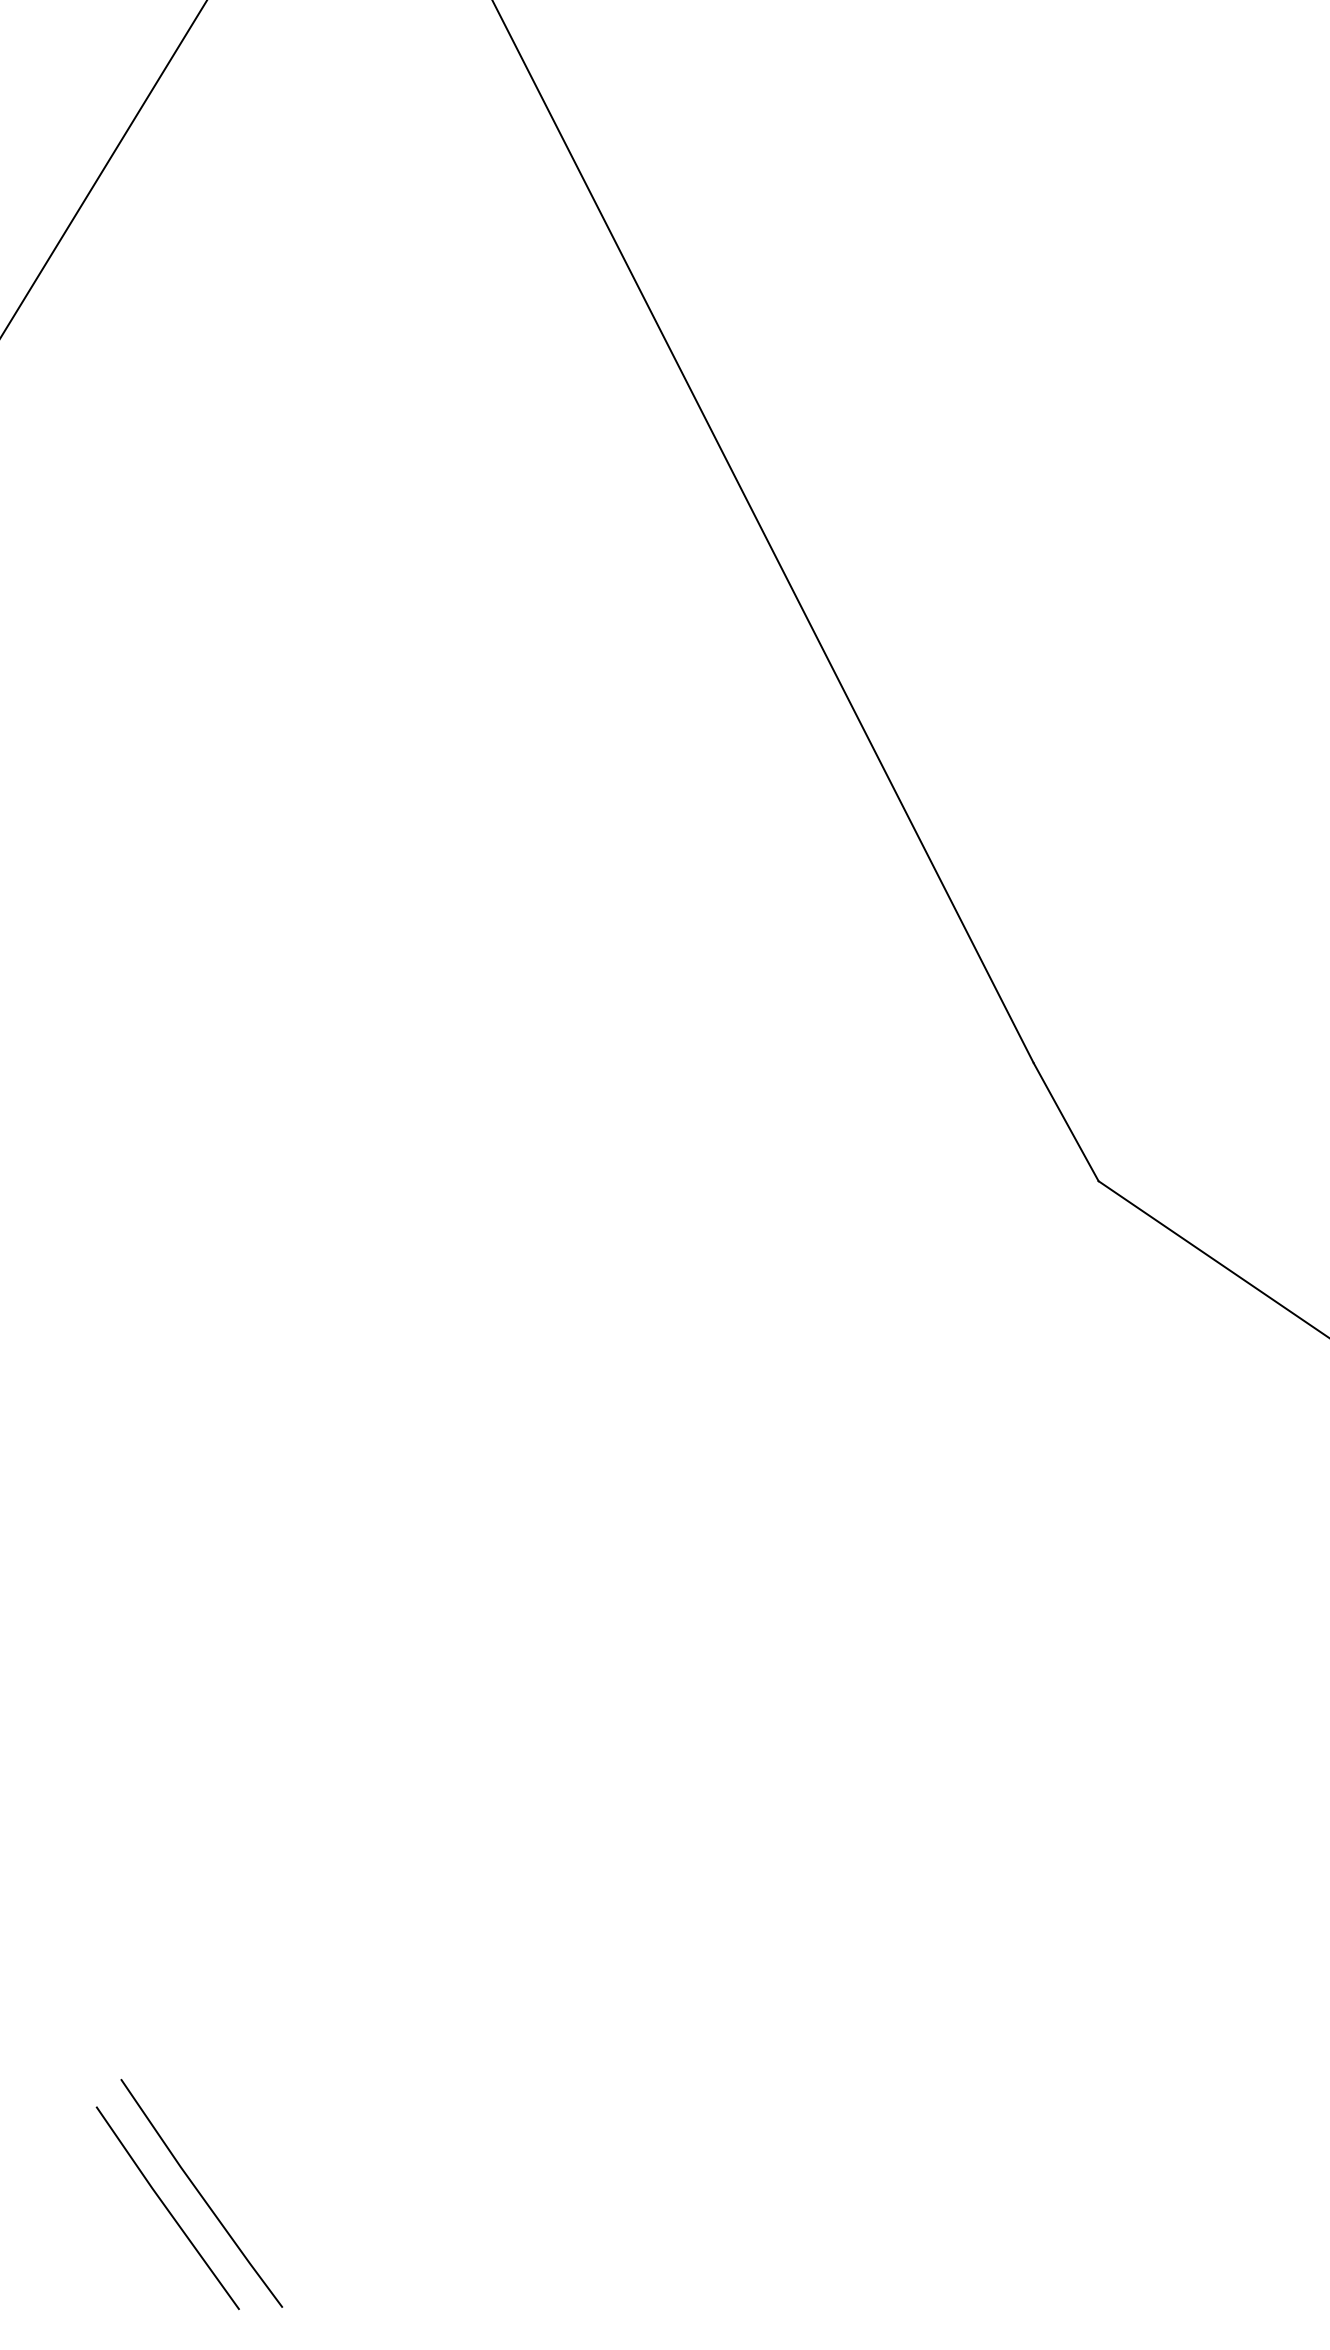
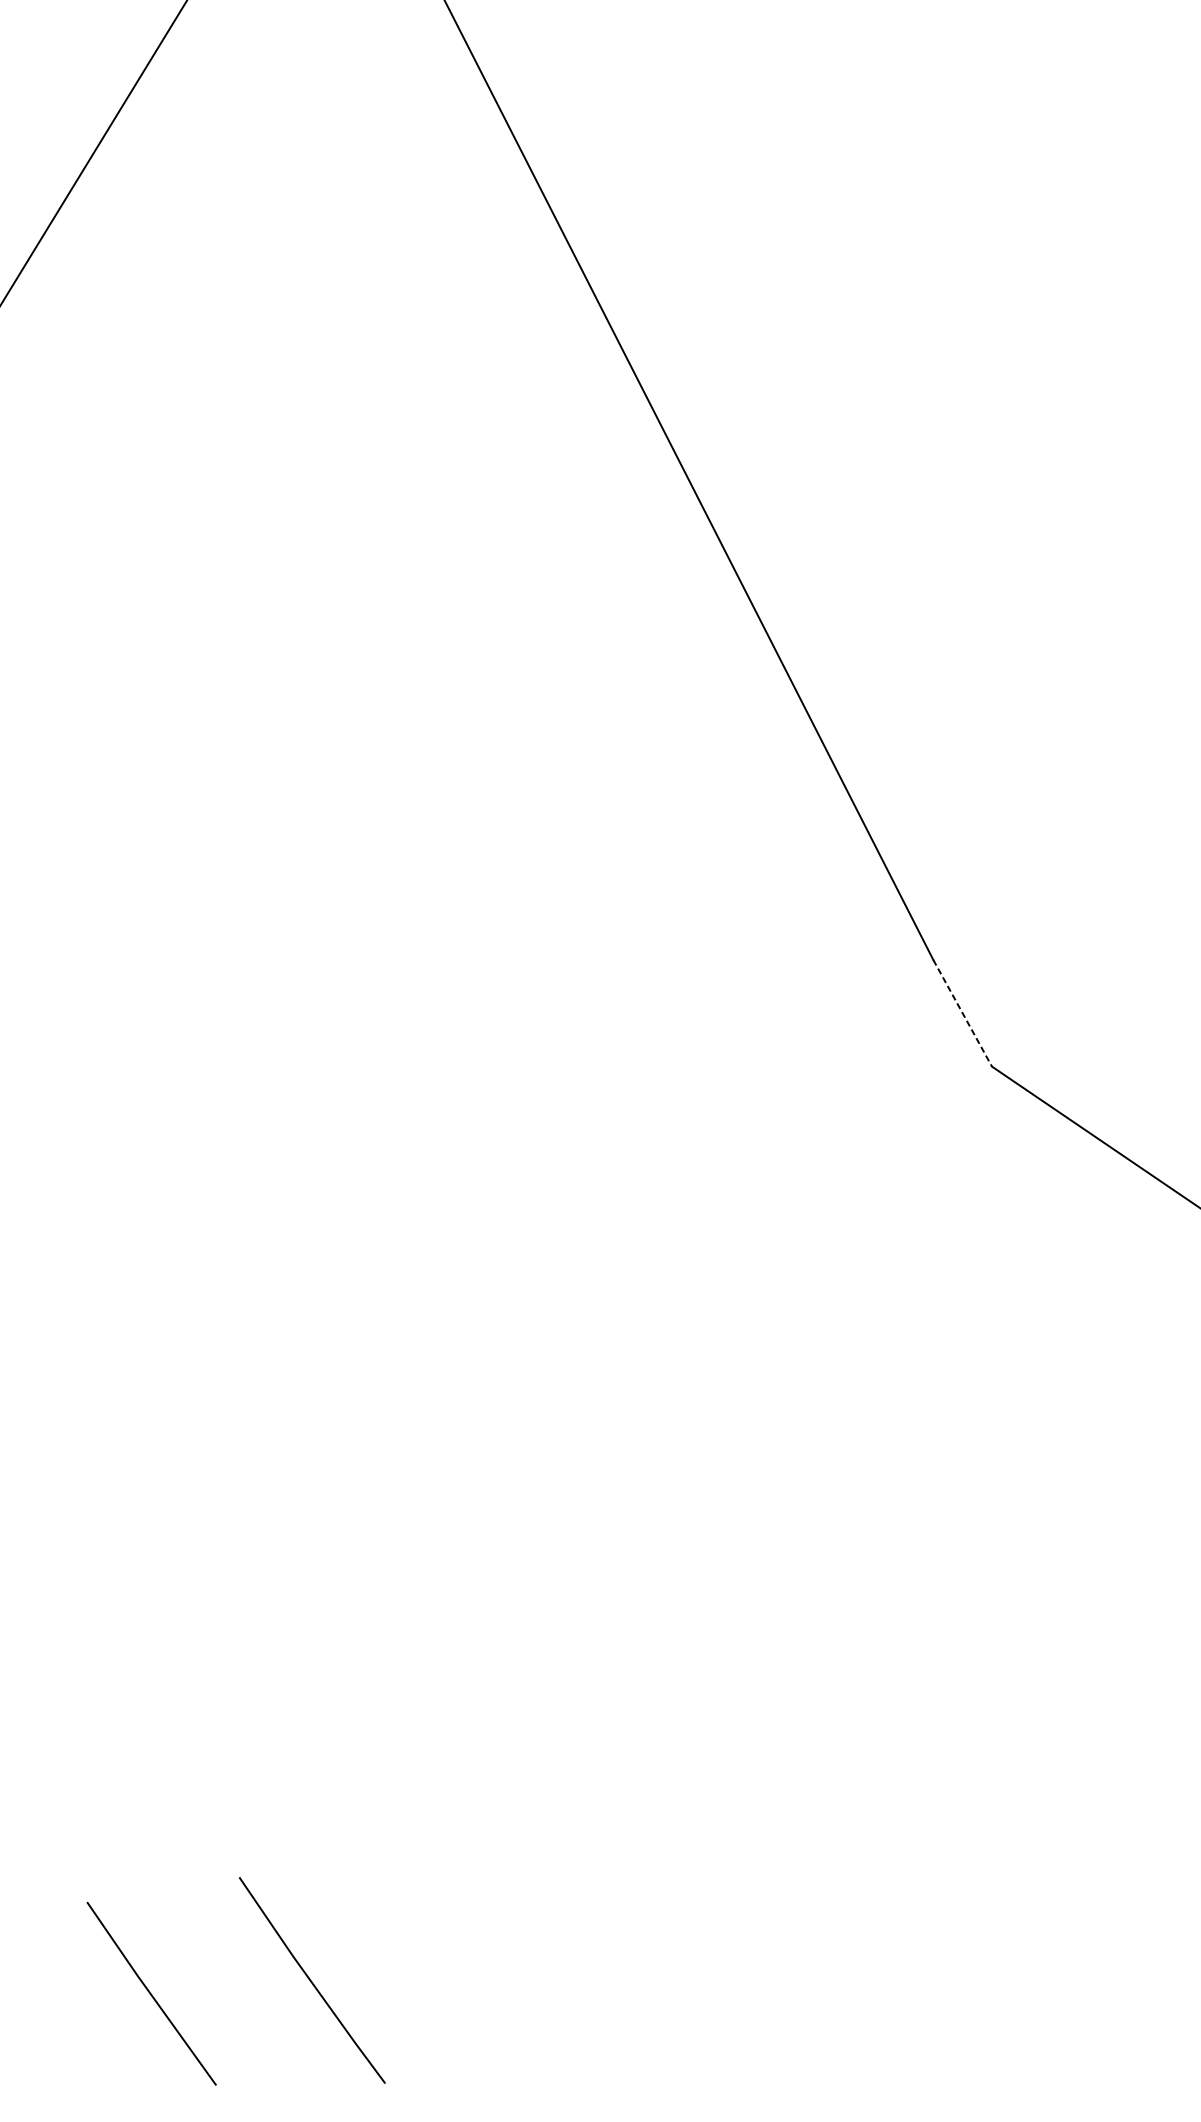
line: (1066, 1122) -> (962, 1013), solid -> dashed
line: (200, 2193) -> (311, 1980), moved

